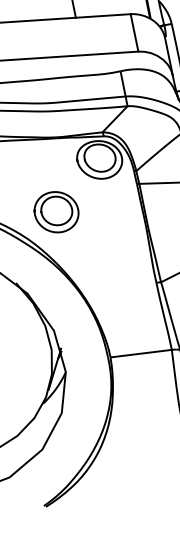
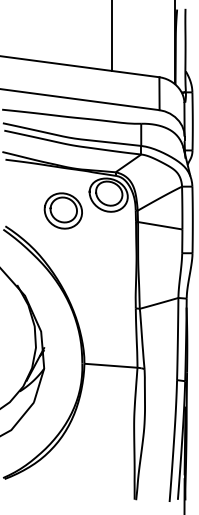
part: (55, 211) -> (62, 210), moved

